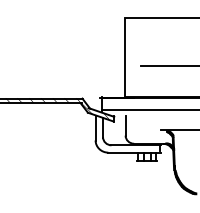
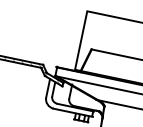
fill: (136, 81) -> (85, 60), added
fill: (134, 120) -> (78, 88), added

